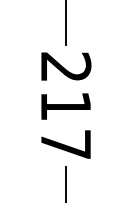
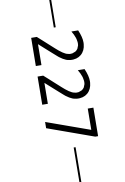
text: (66, 105) -> (65, 86), 217 -> 227

